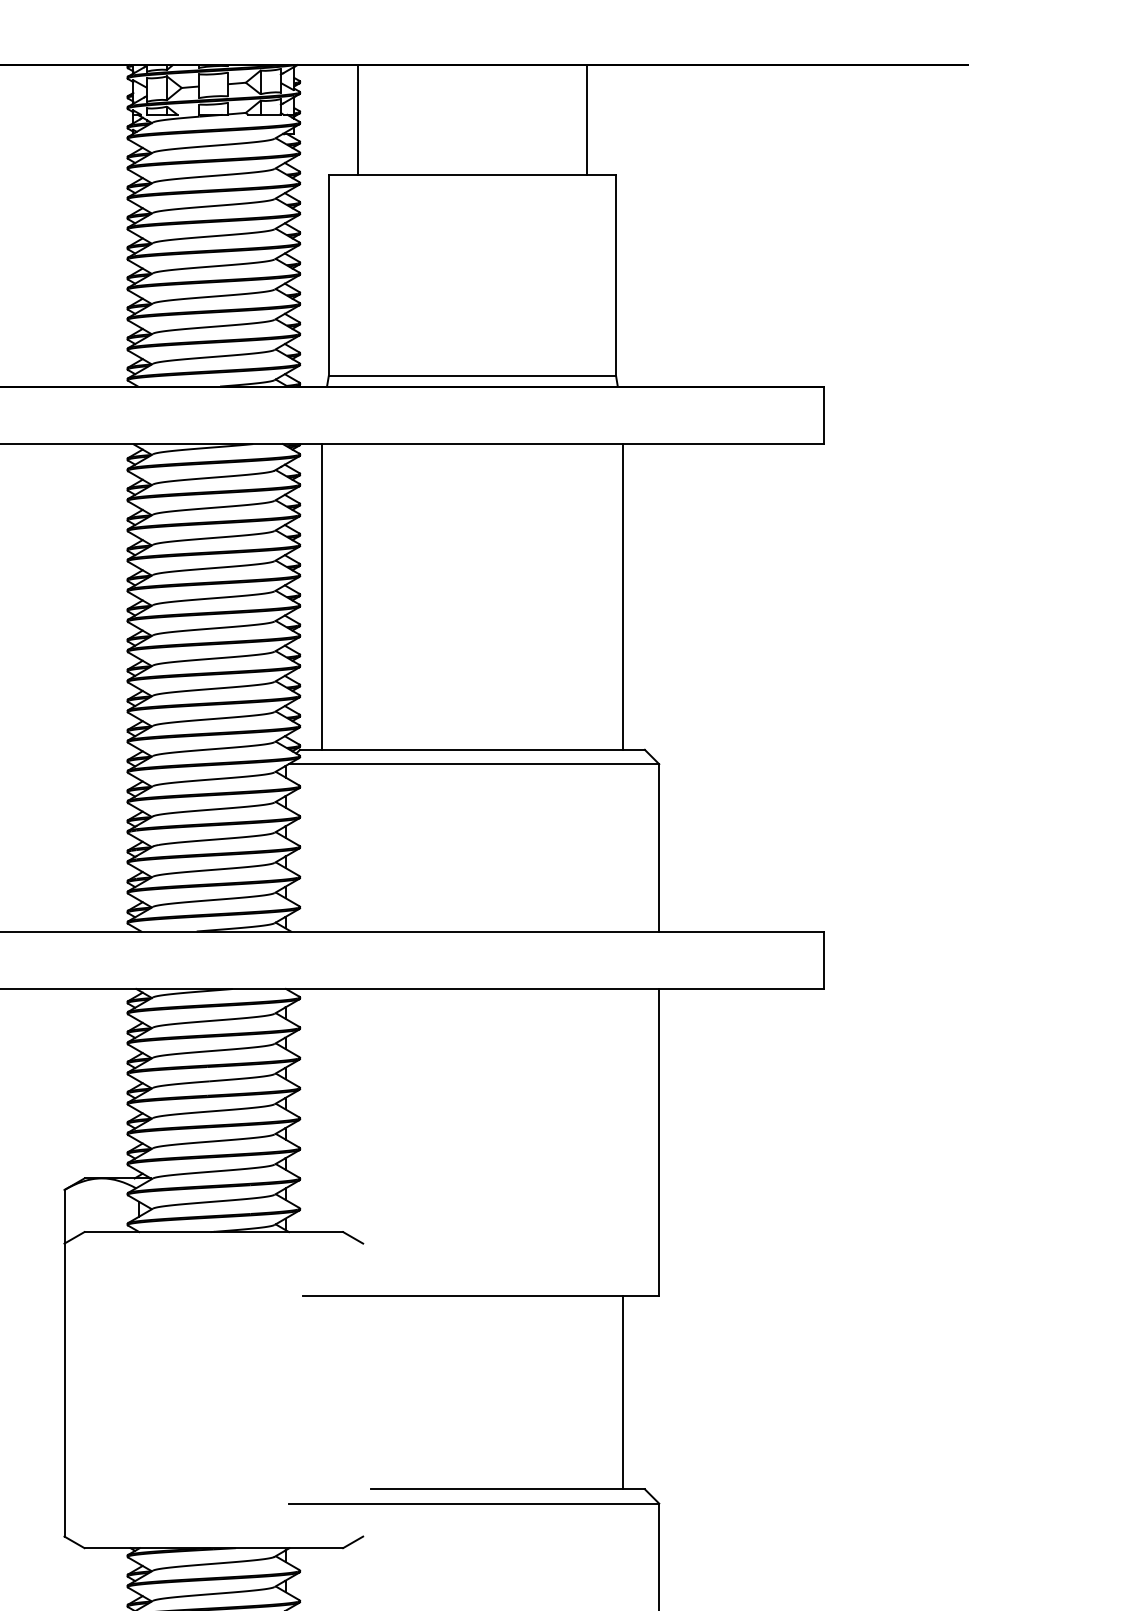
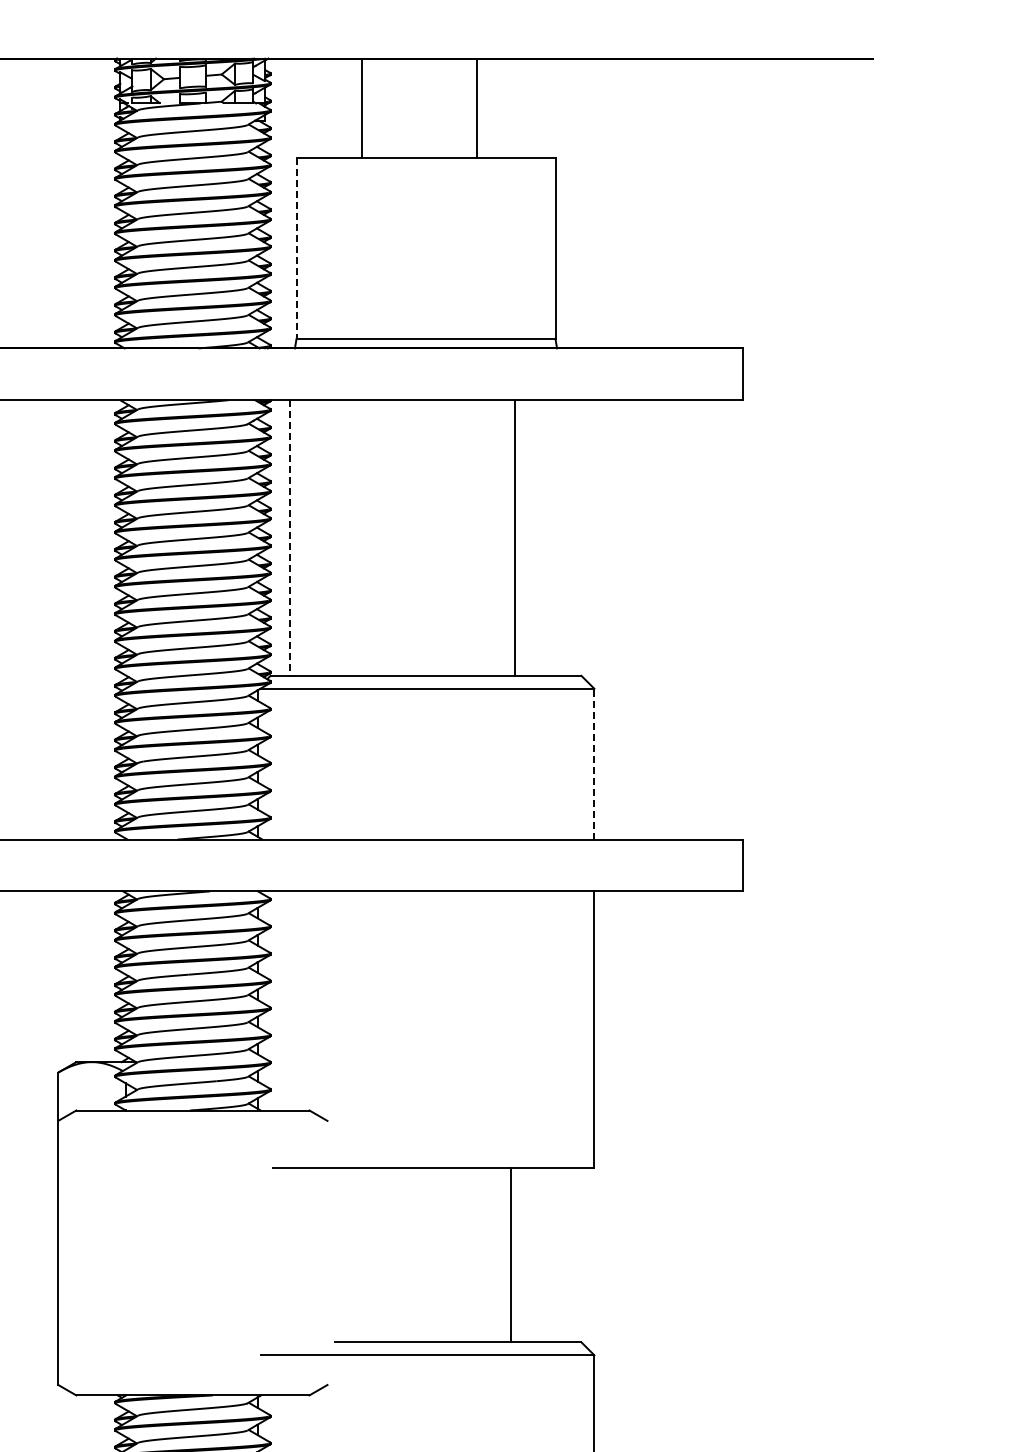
line: (357, 119) -> (362, 107), moved
line: (587, 119) -> (476, 107), moved
line: (328, 275) -> (296, 248), solid -> dashed
line: (623, 596) -> (515, 537), moved
line: (322, 597) -> (290, 538), solid -> dashed
line: (659, 847) -> (594, 763), solid -> dashed
line: (623, 1391) -> (511, 1254), moved

